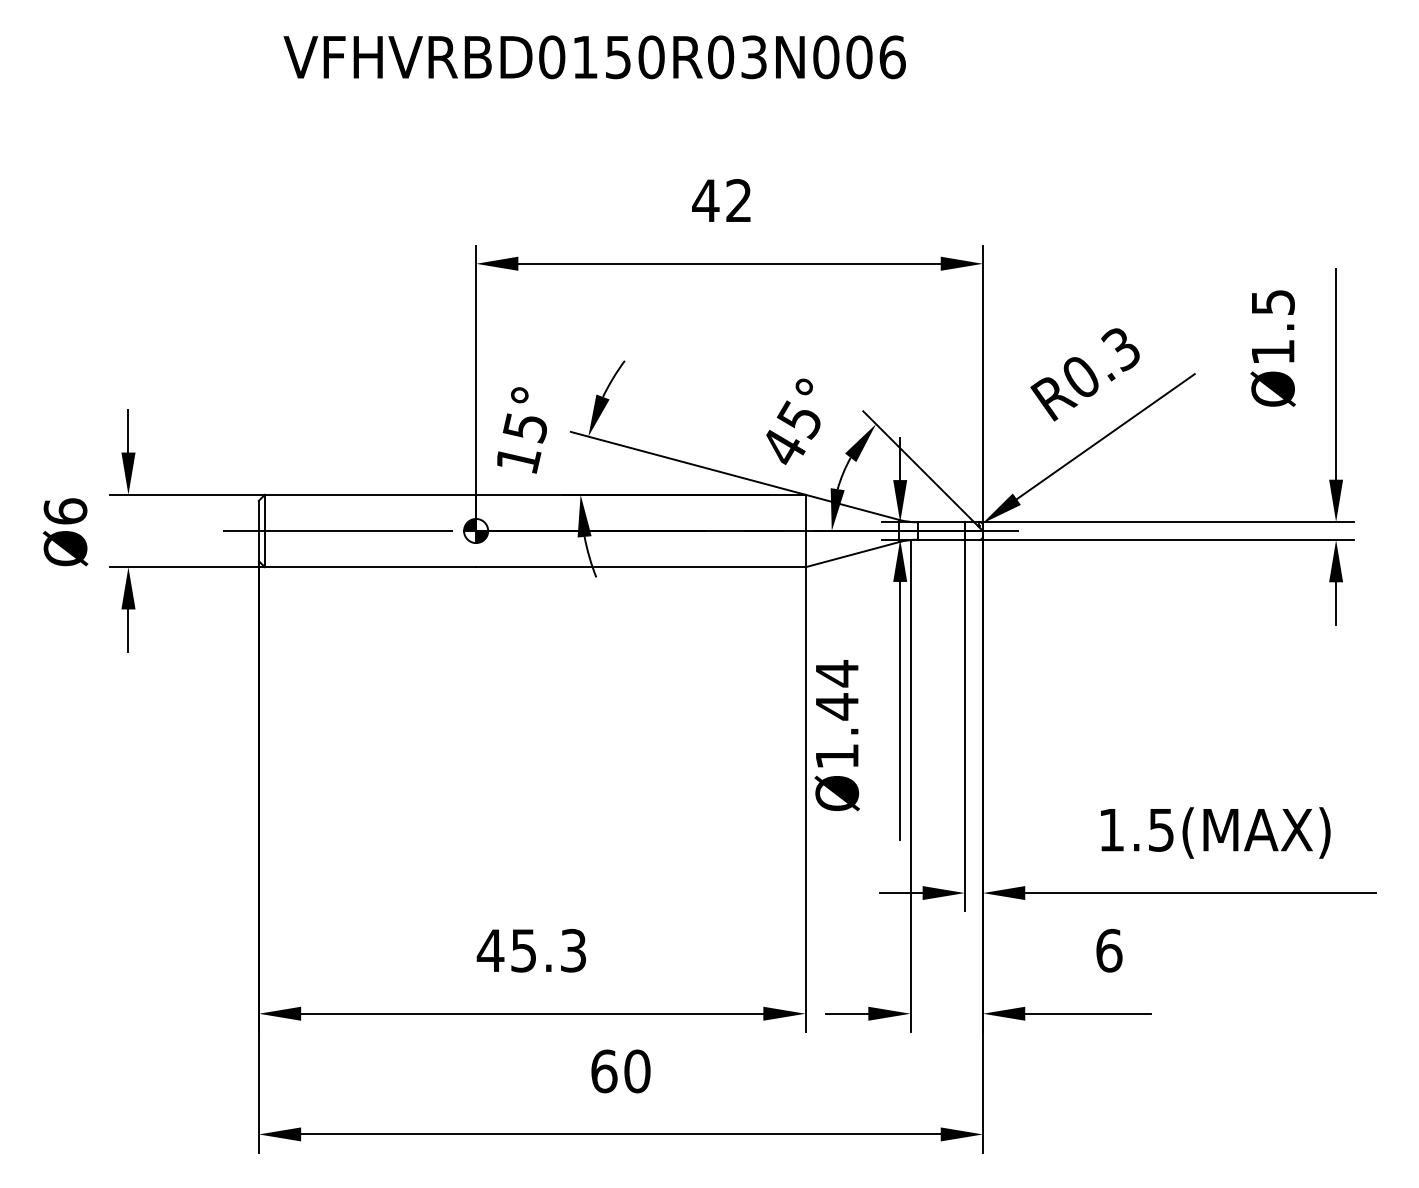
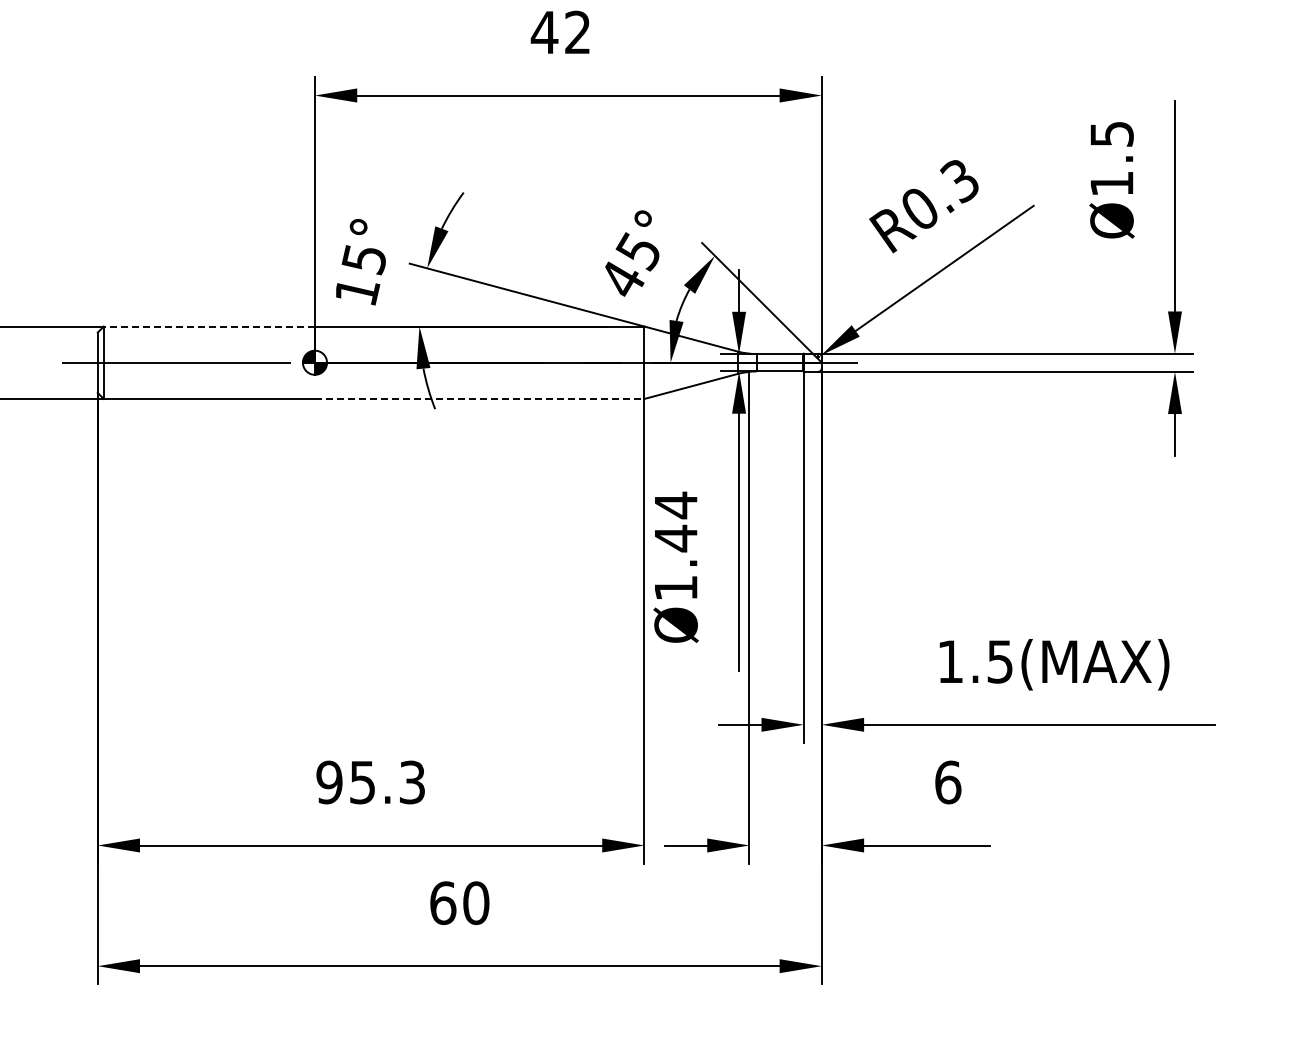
line: (370, 494) -> (209, 326), solid -> dashed
line: (640, 567) -> (479, 399), solid -> dashed
text: (490, 950) -> (329, 782), 45.3 -> 95.3

